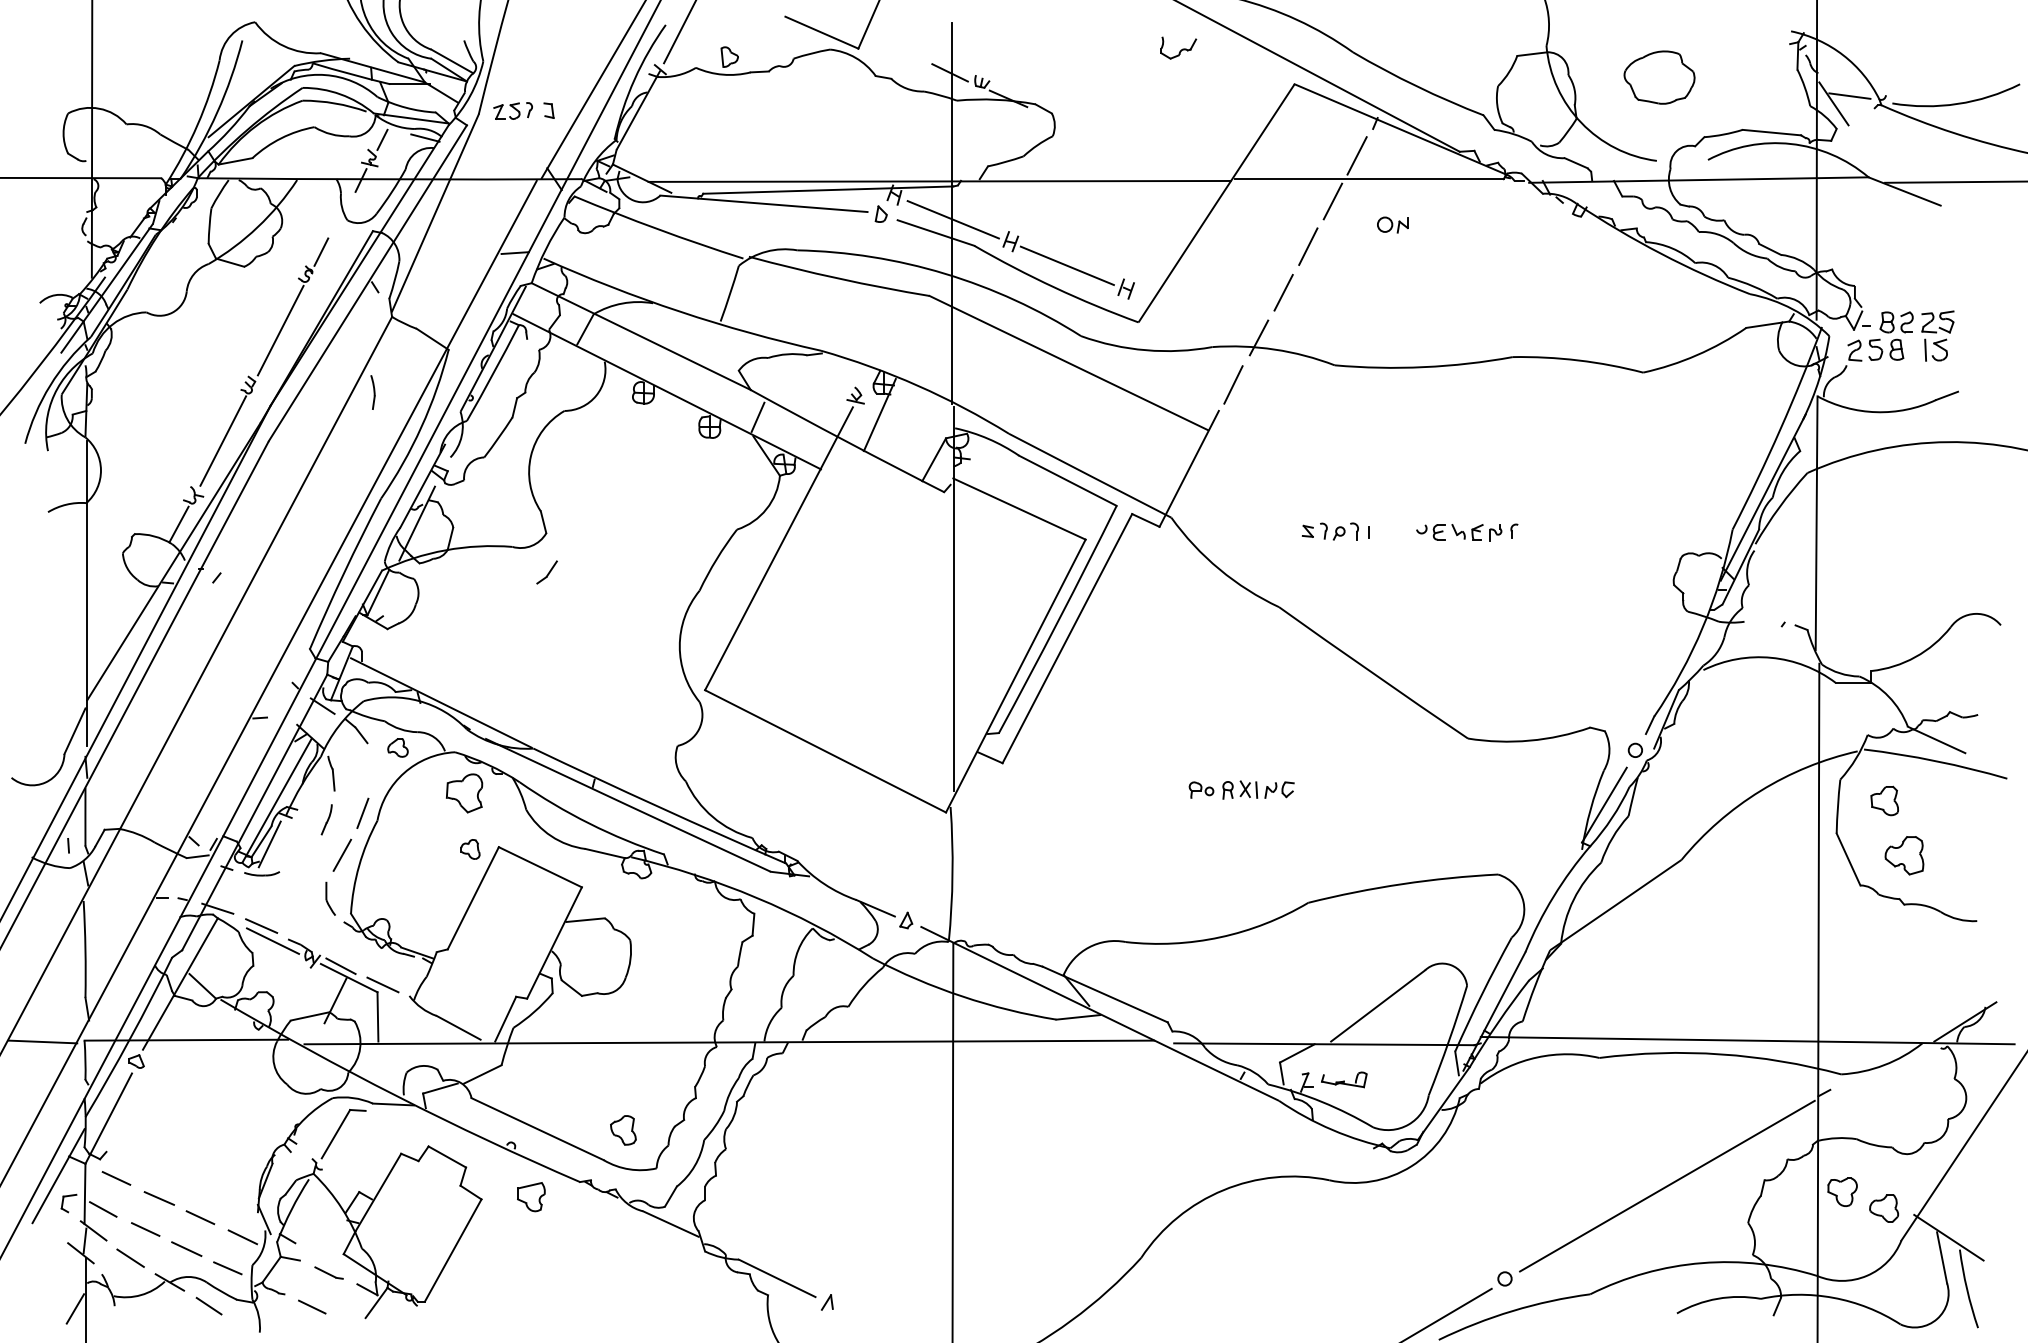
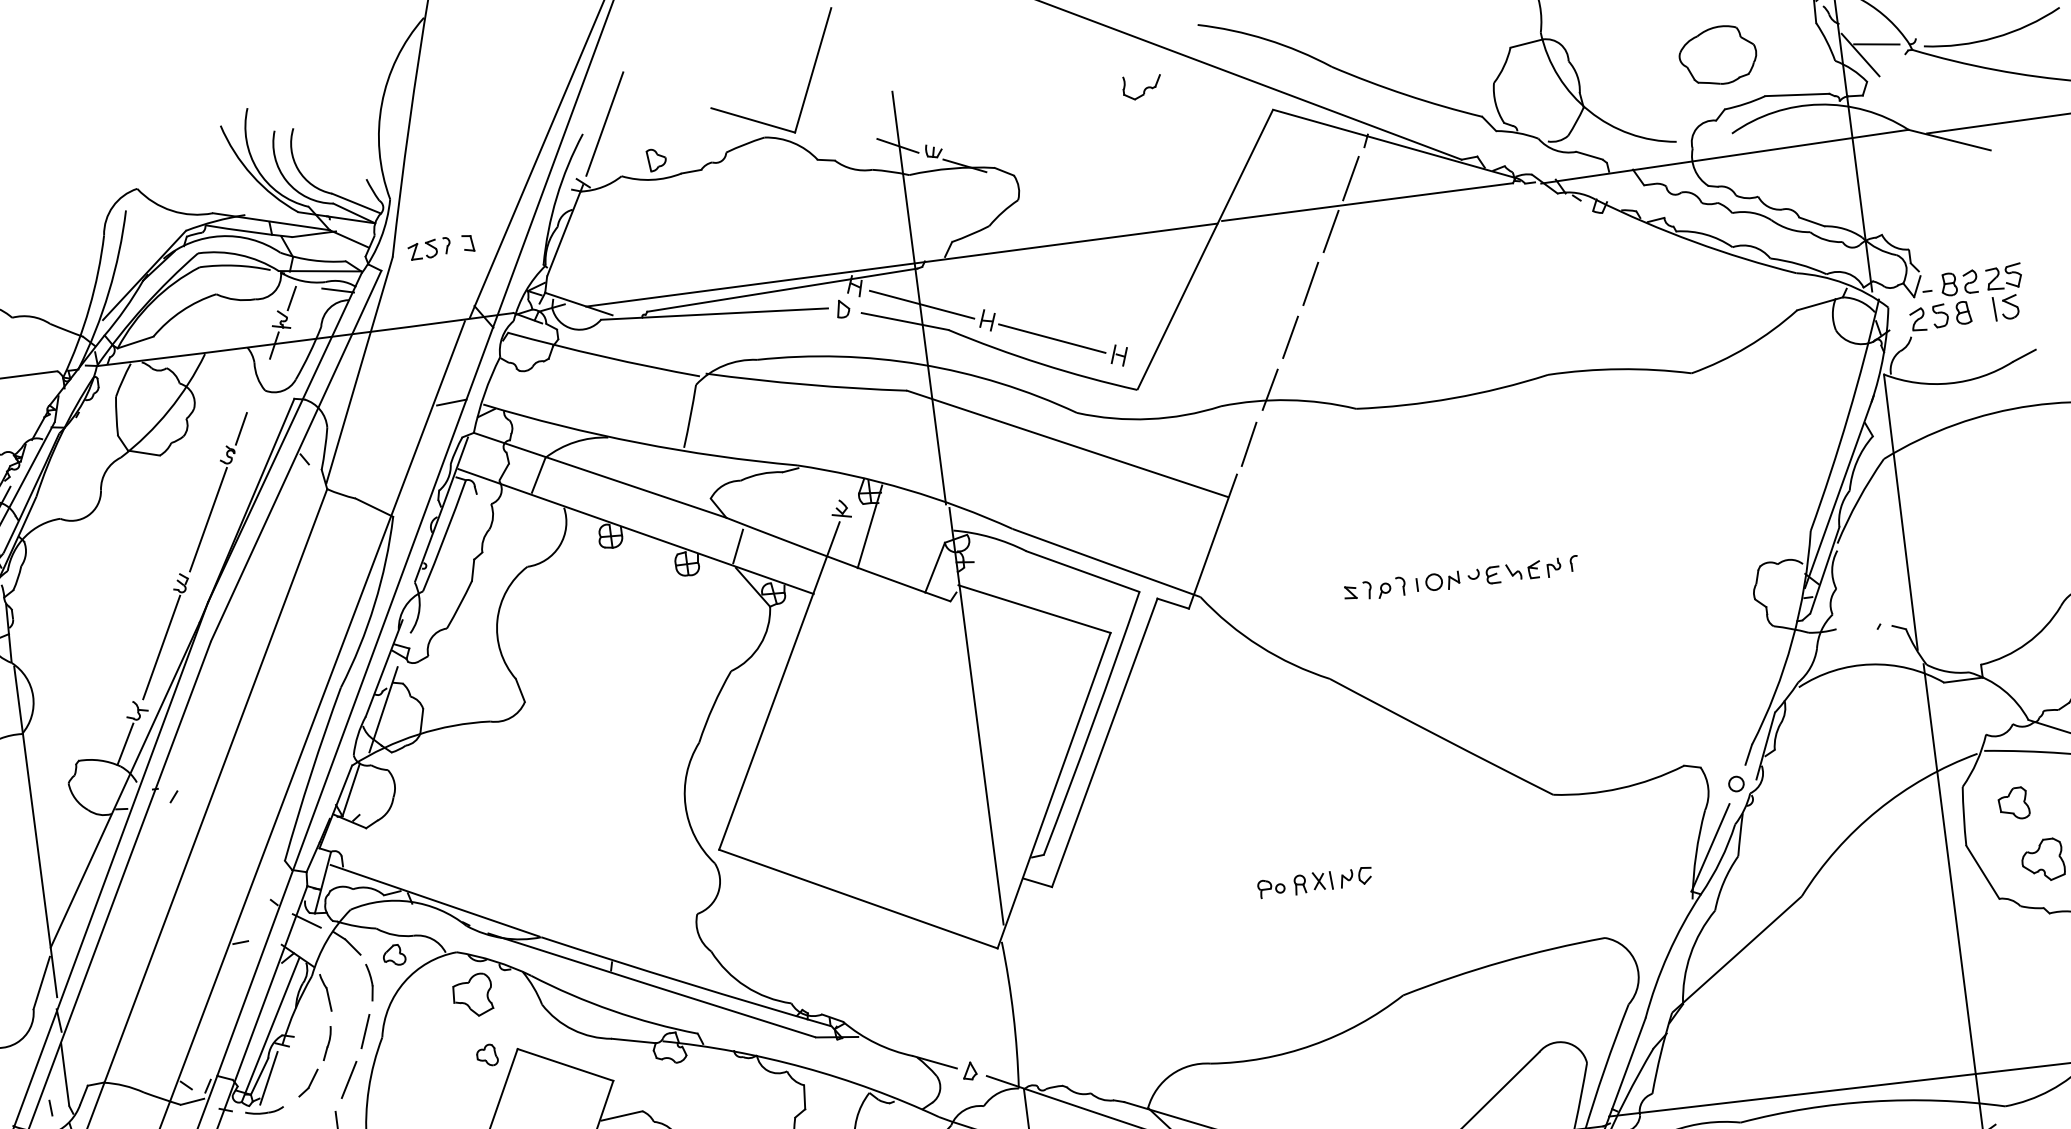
part: (1659, 77) -> (1717, 55), moved
part: (1392, 224) -> (1442, 580), moved
part: (372, 392) -> (369, 982), moved
part: (546, 572) -> (307, 1083), moved

